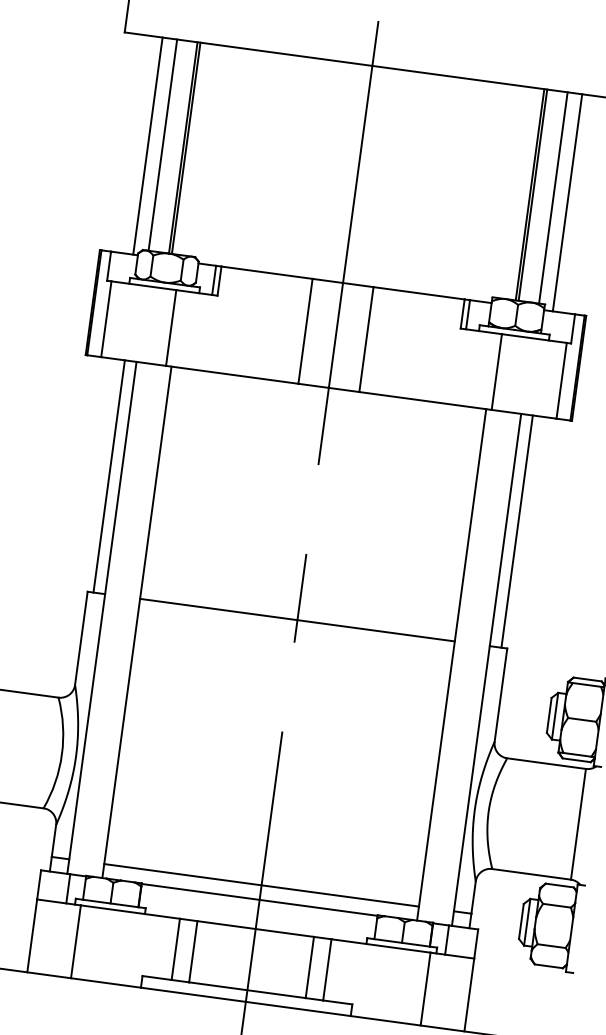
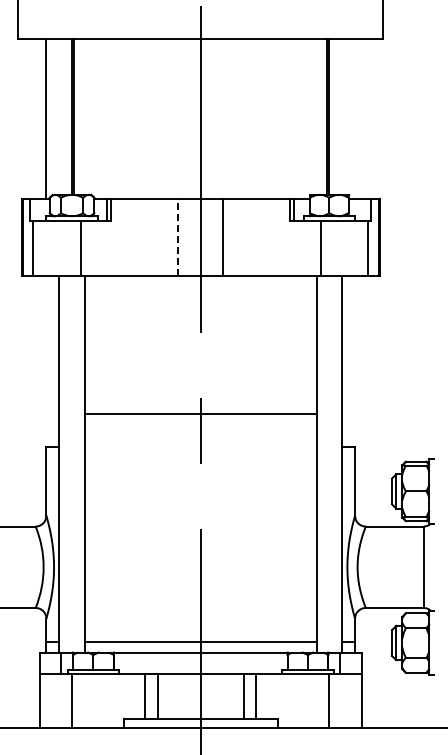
line: (163, 144) -> (57, 116), removed
line: (553, 197) -> (344, 116), removed
line: (568, 203) -> (355, 119), removed
line: (305, 331) -> (178, 237), solid -> dashed
line: (109, 476) -> (50, 361), removed
line: (516, 531) -> (350, 361), removed
line: (297, 620) -> (200, 414), moved

